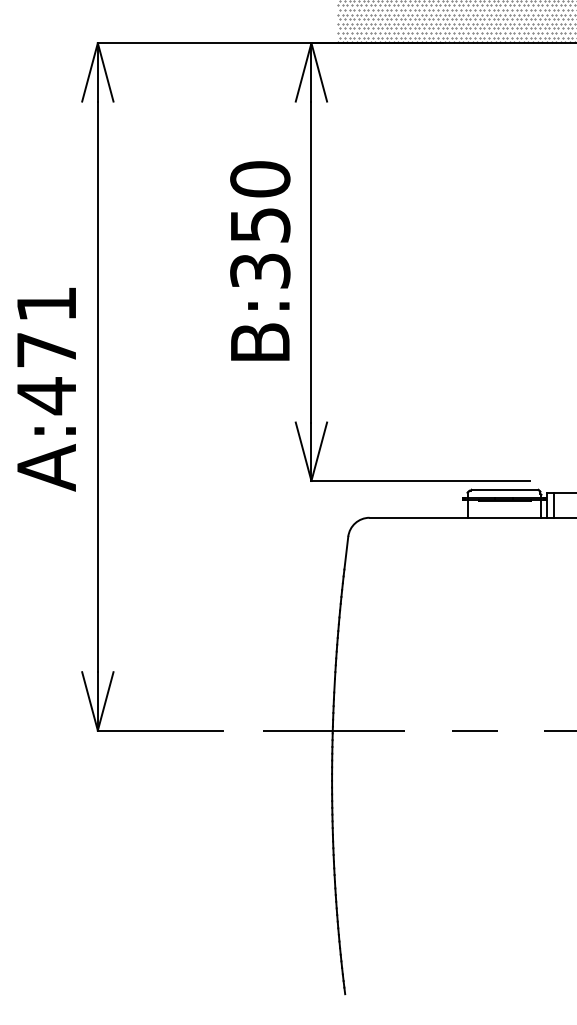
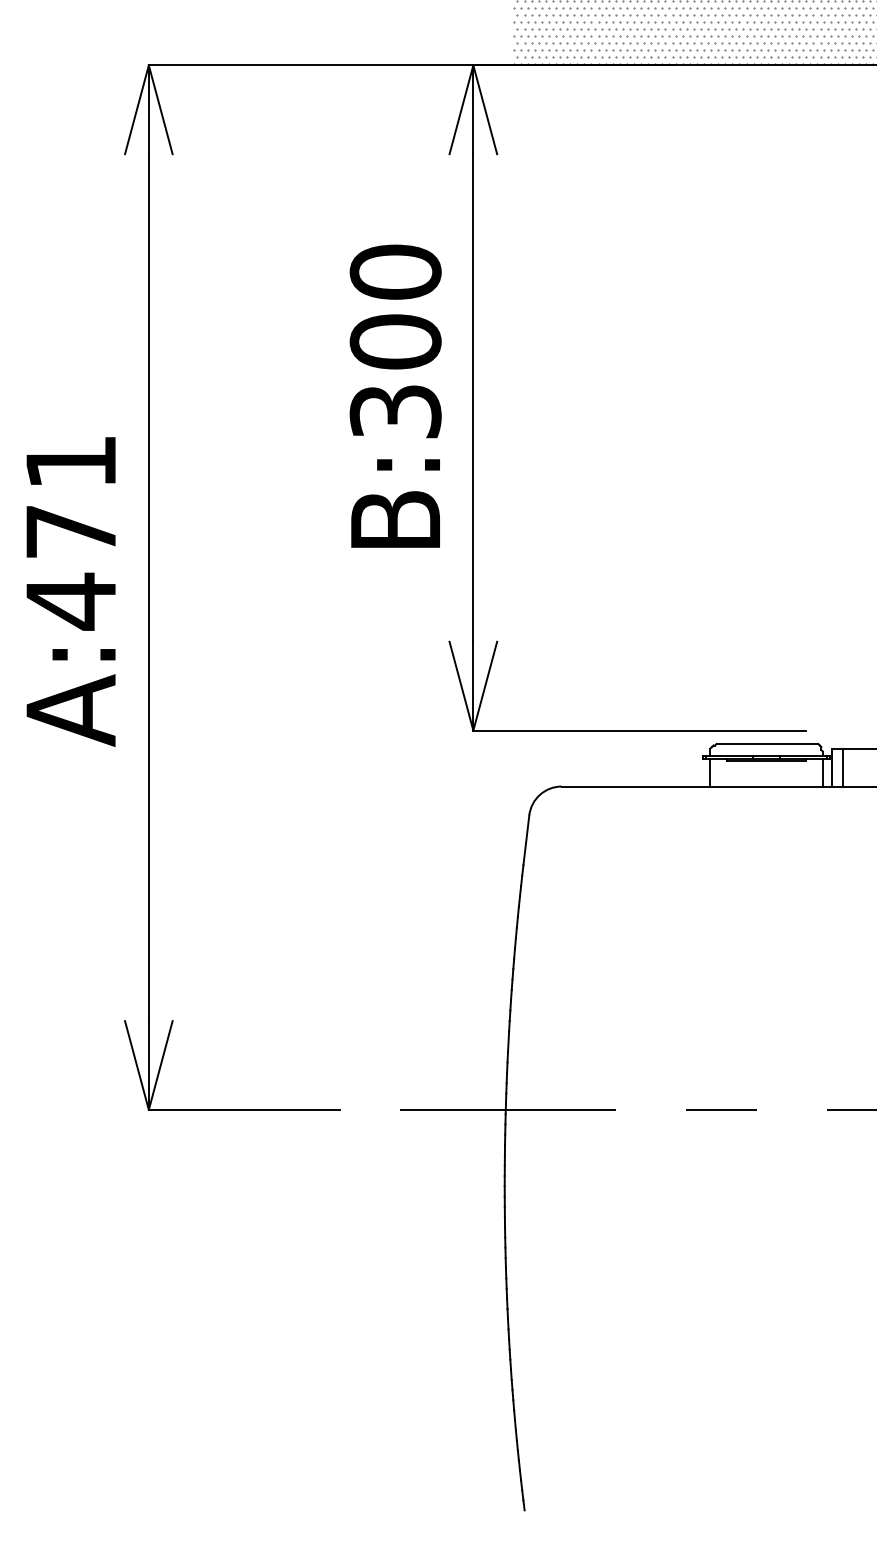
text: (260, 225) -> (395, 342), B:350 -> B:300

